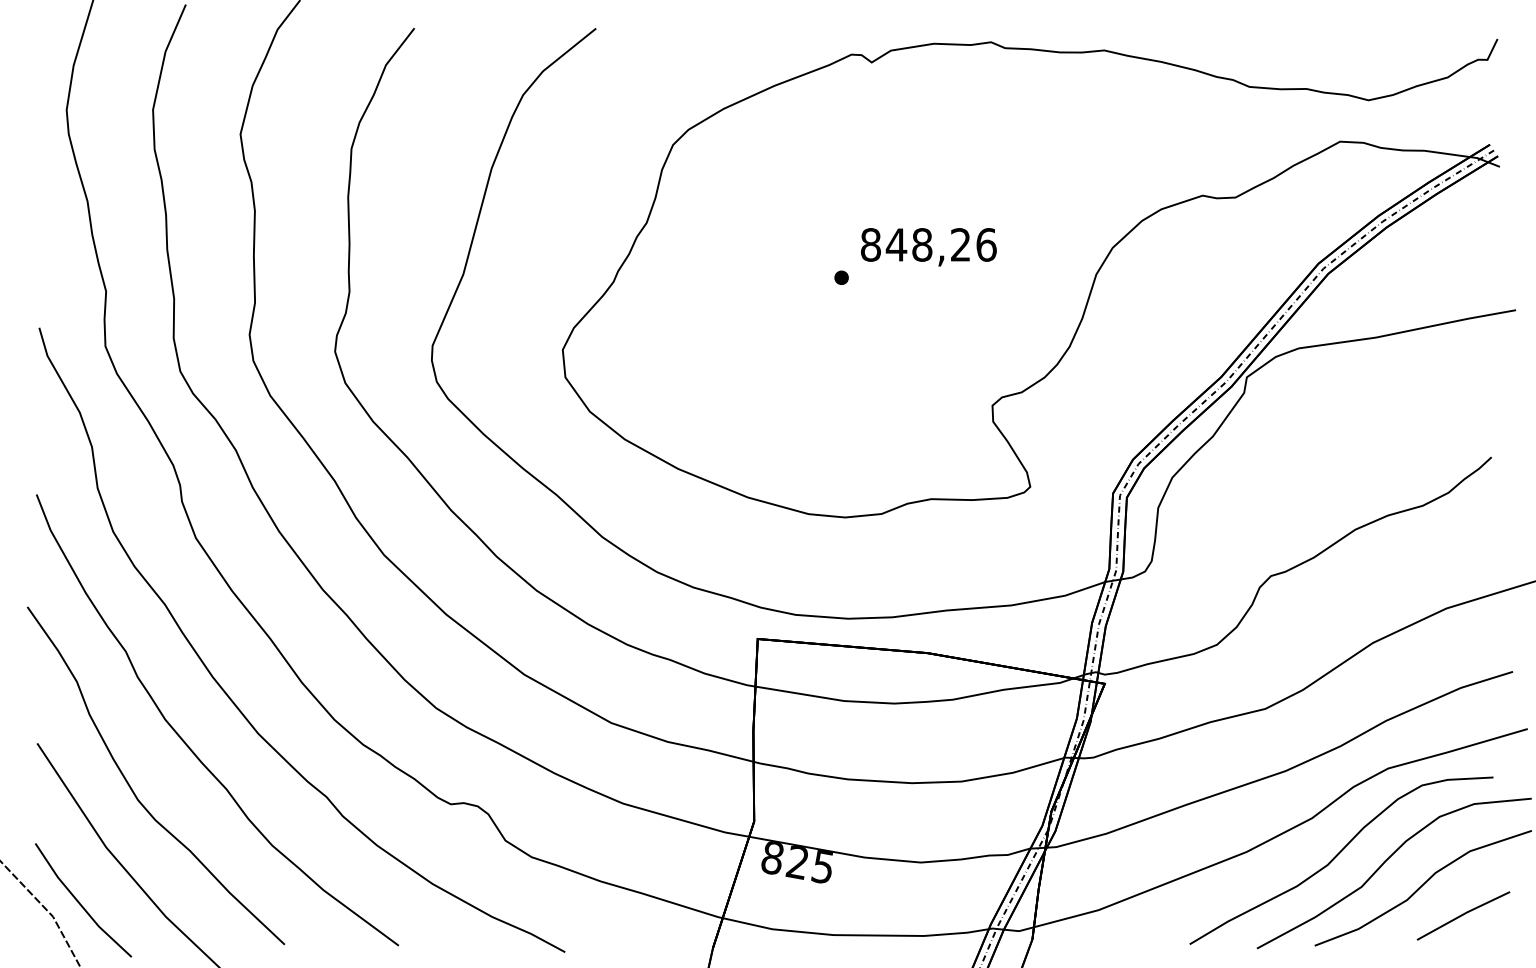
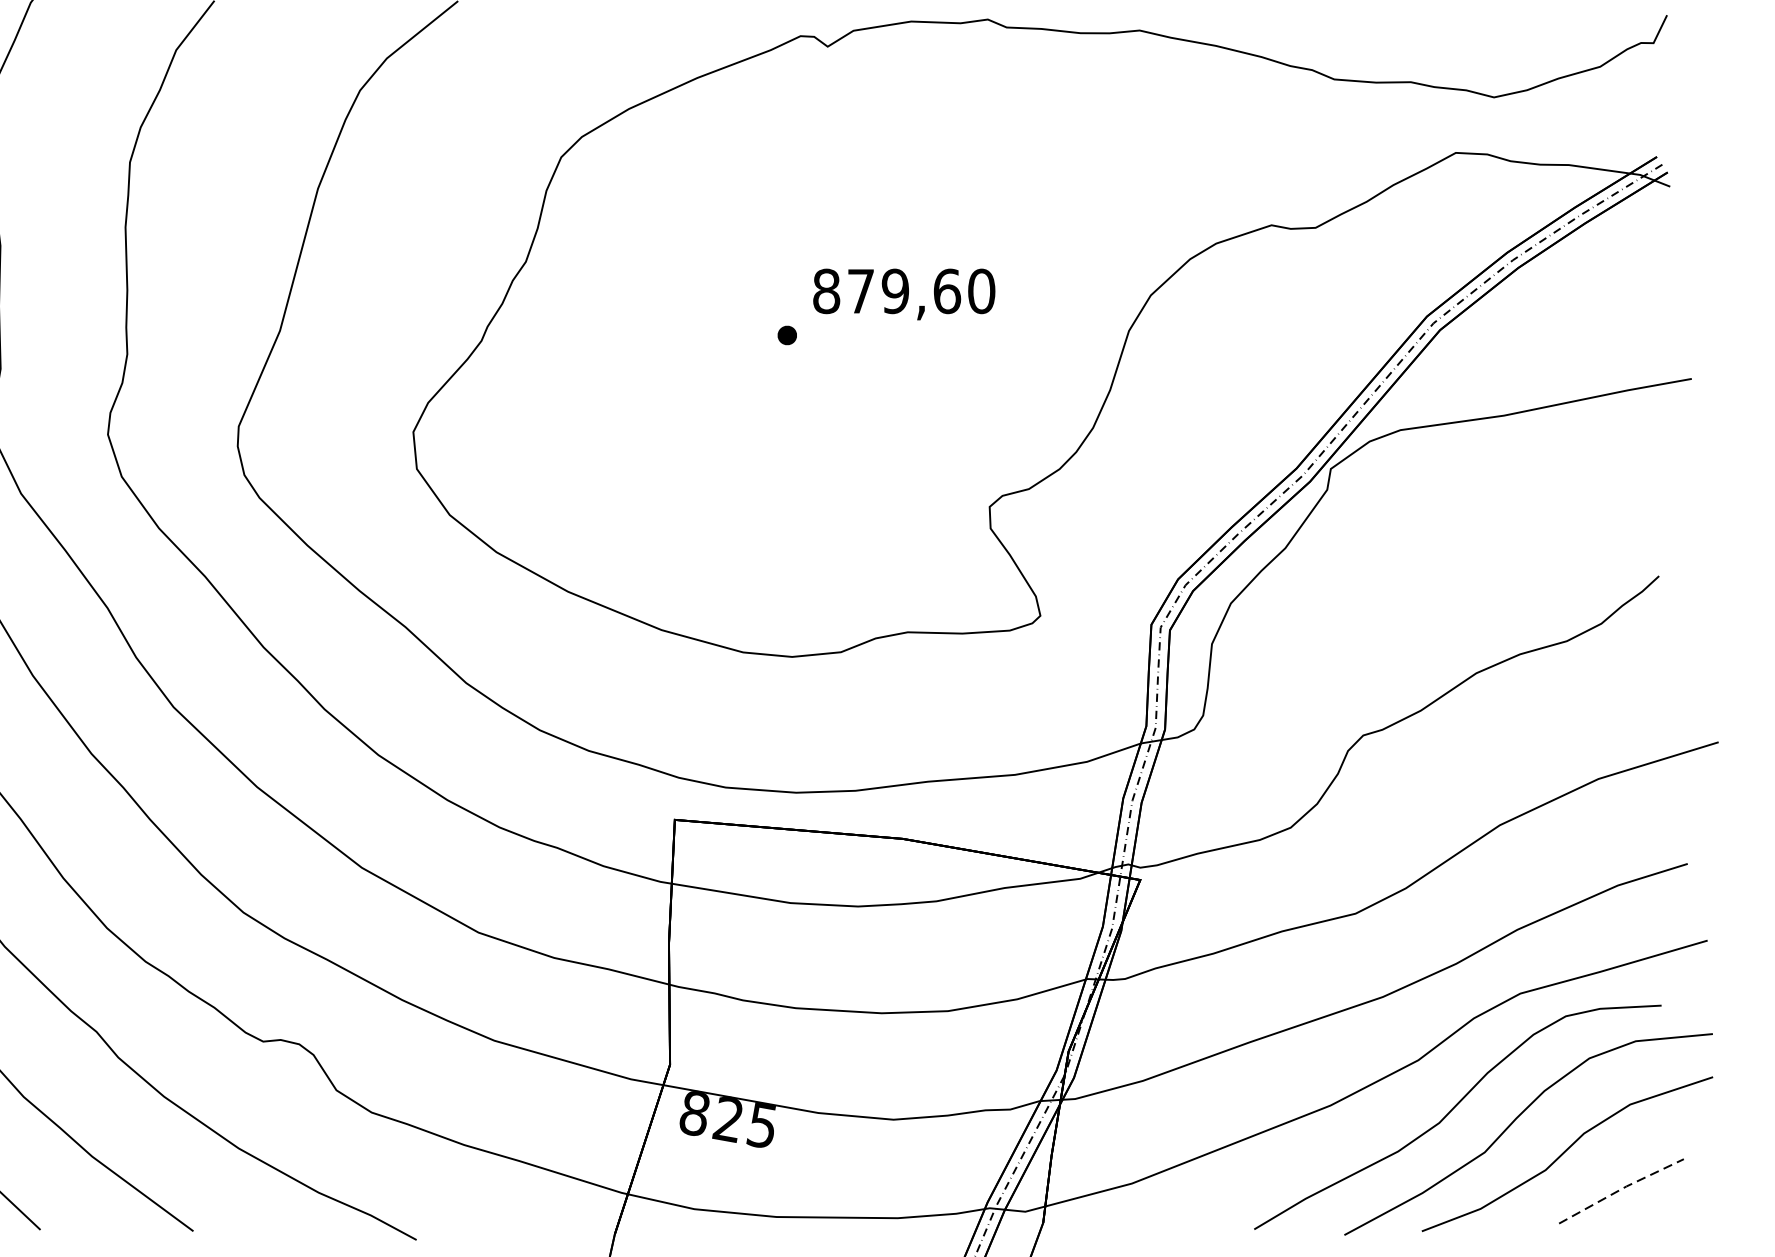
text: (940, 244) -> (919, 290), 848,26 -> 879,60
line: (1463, 914) -> (1621, 1189), solid -> dashed

